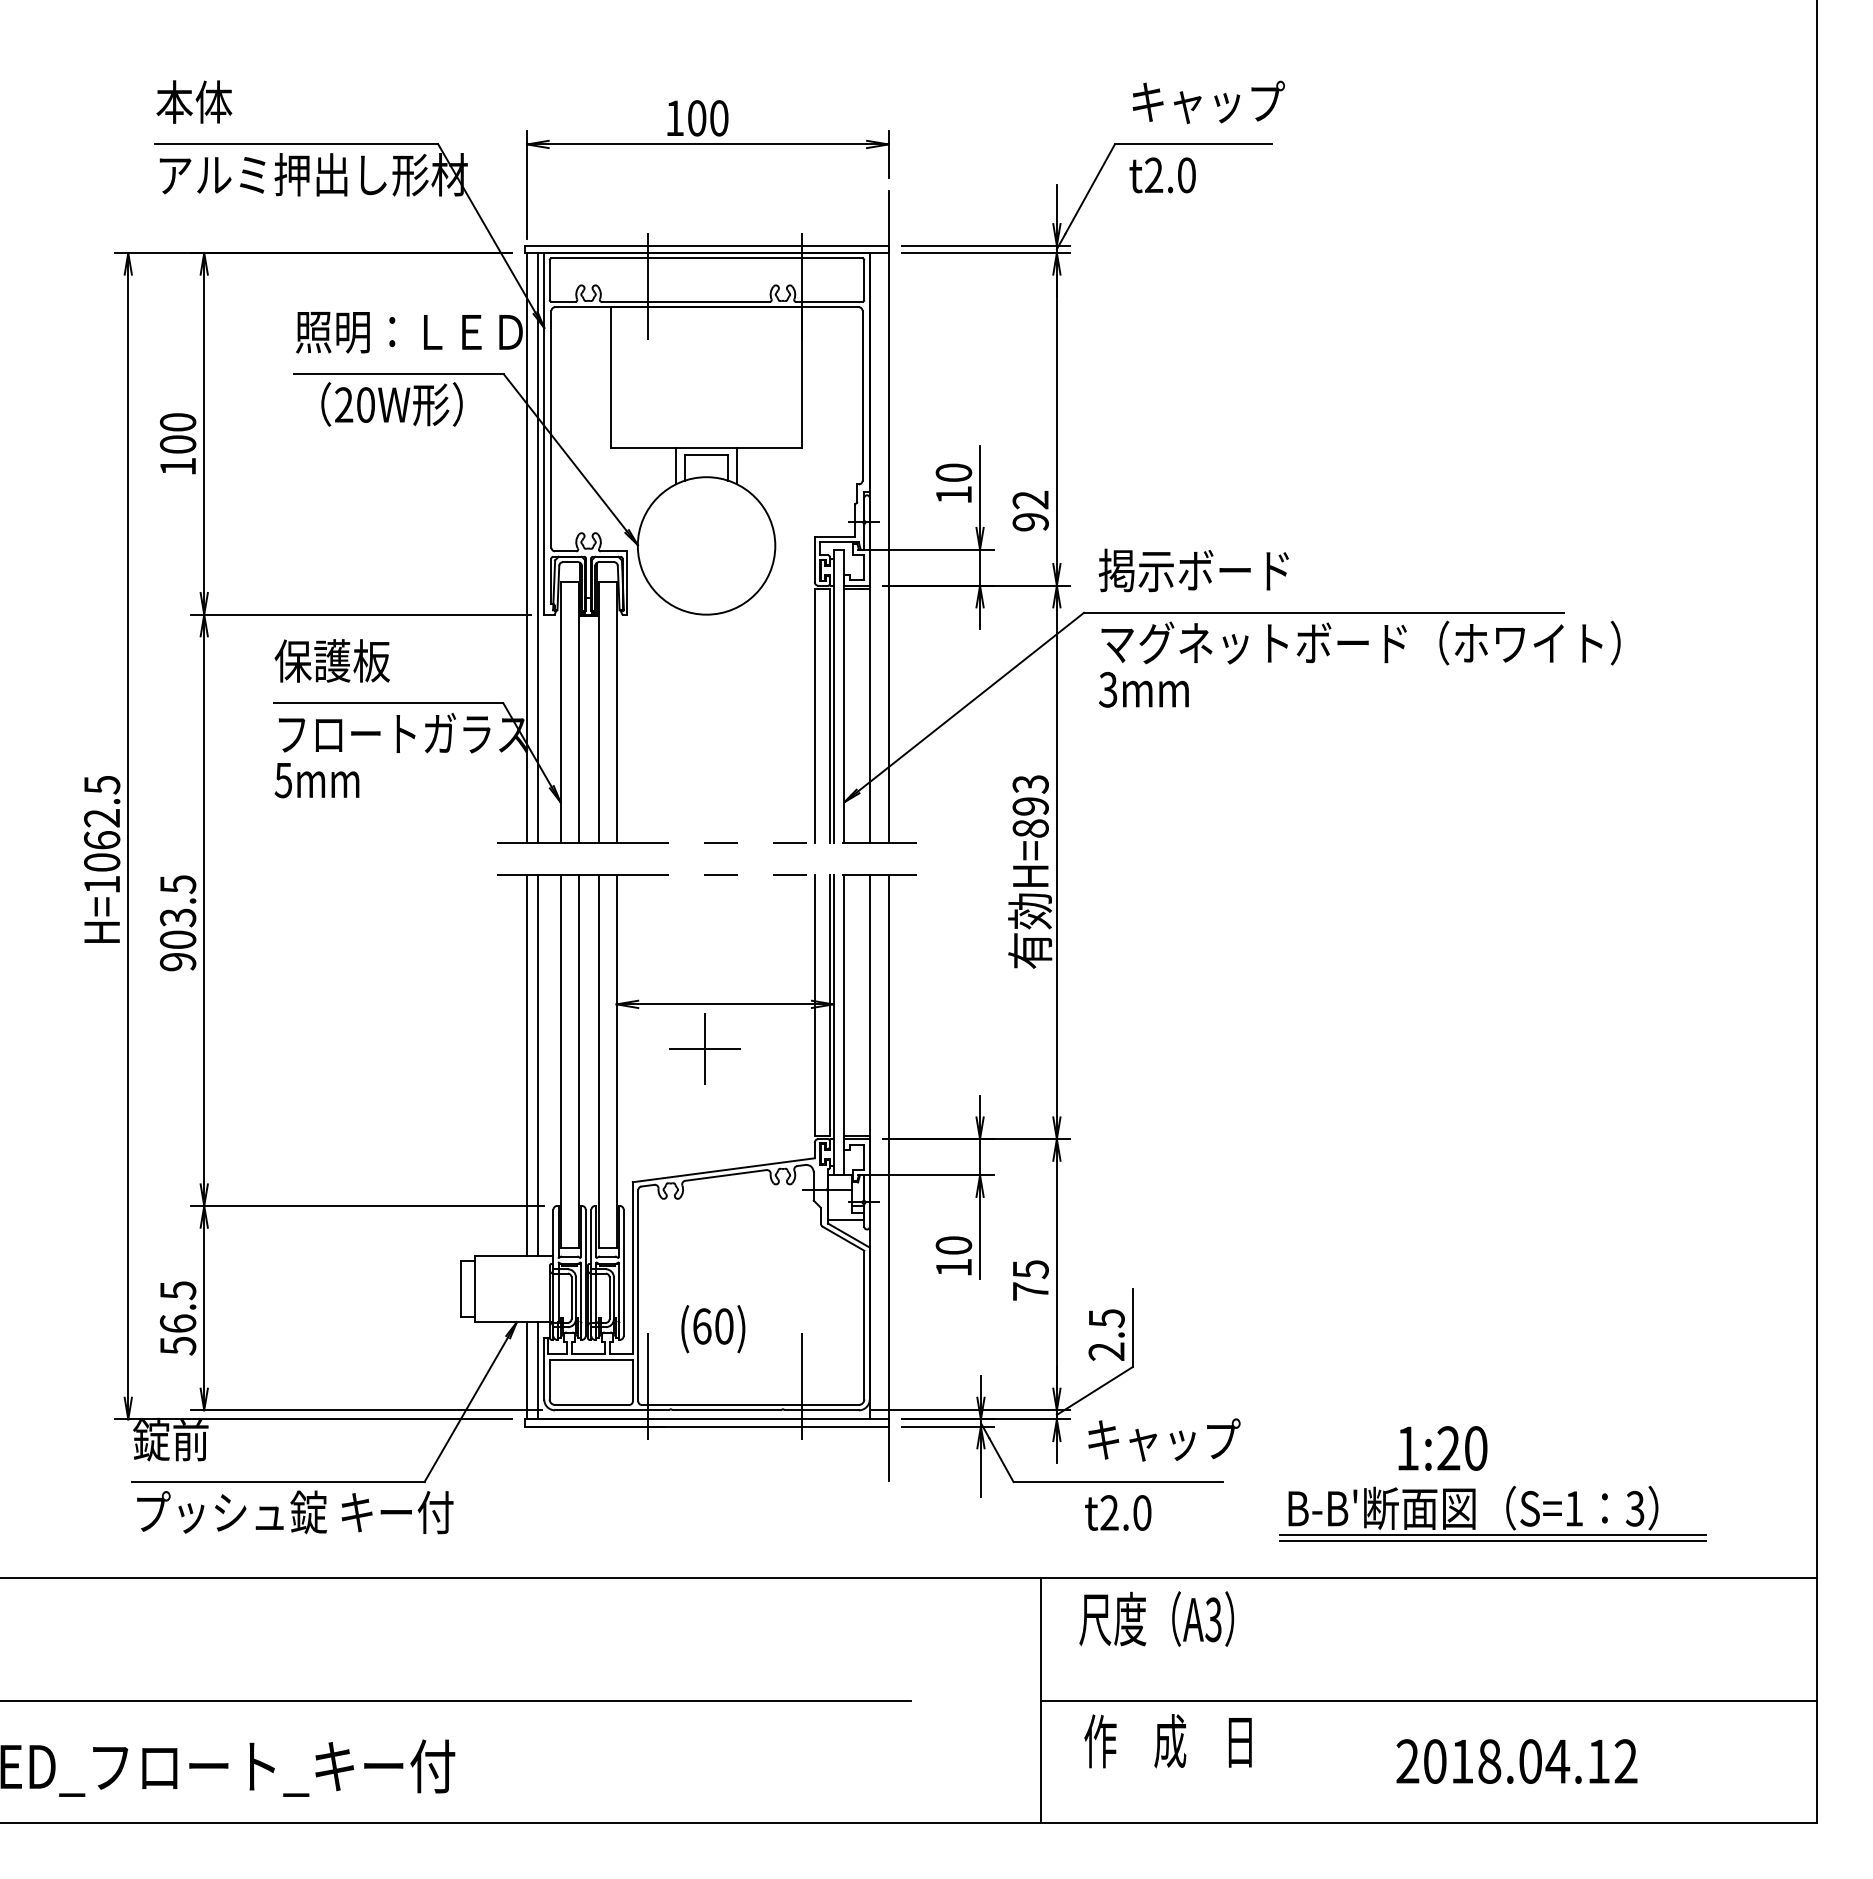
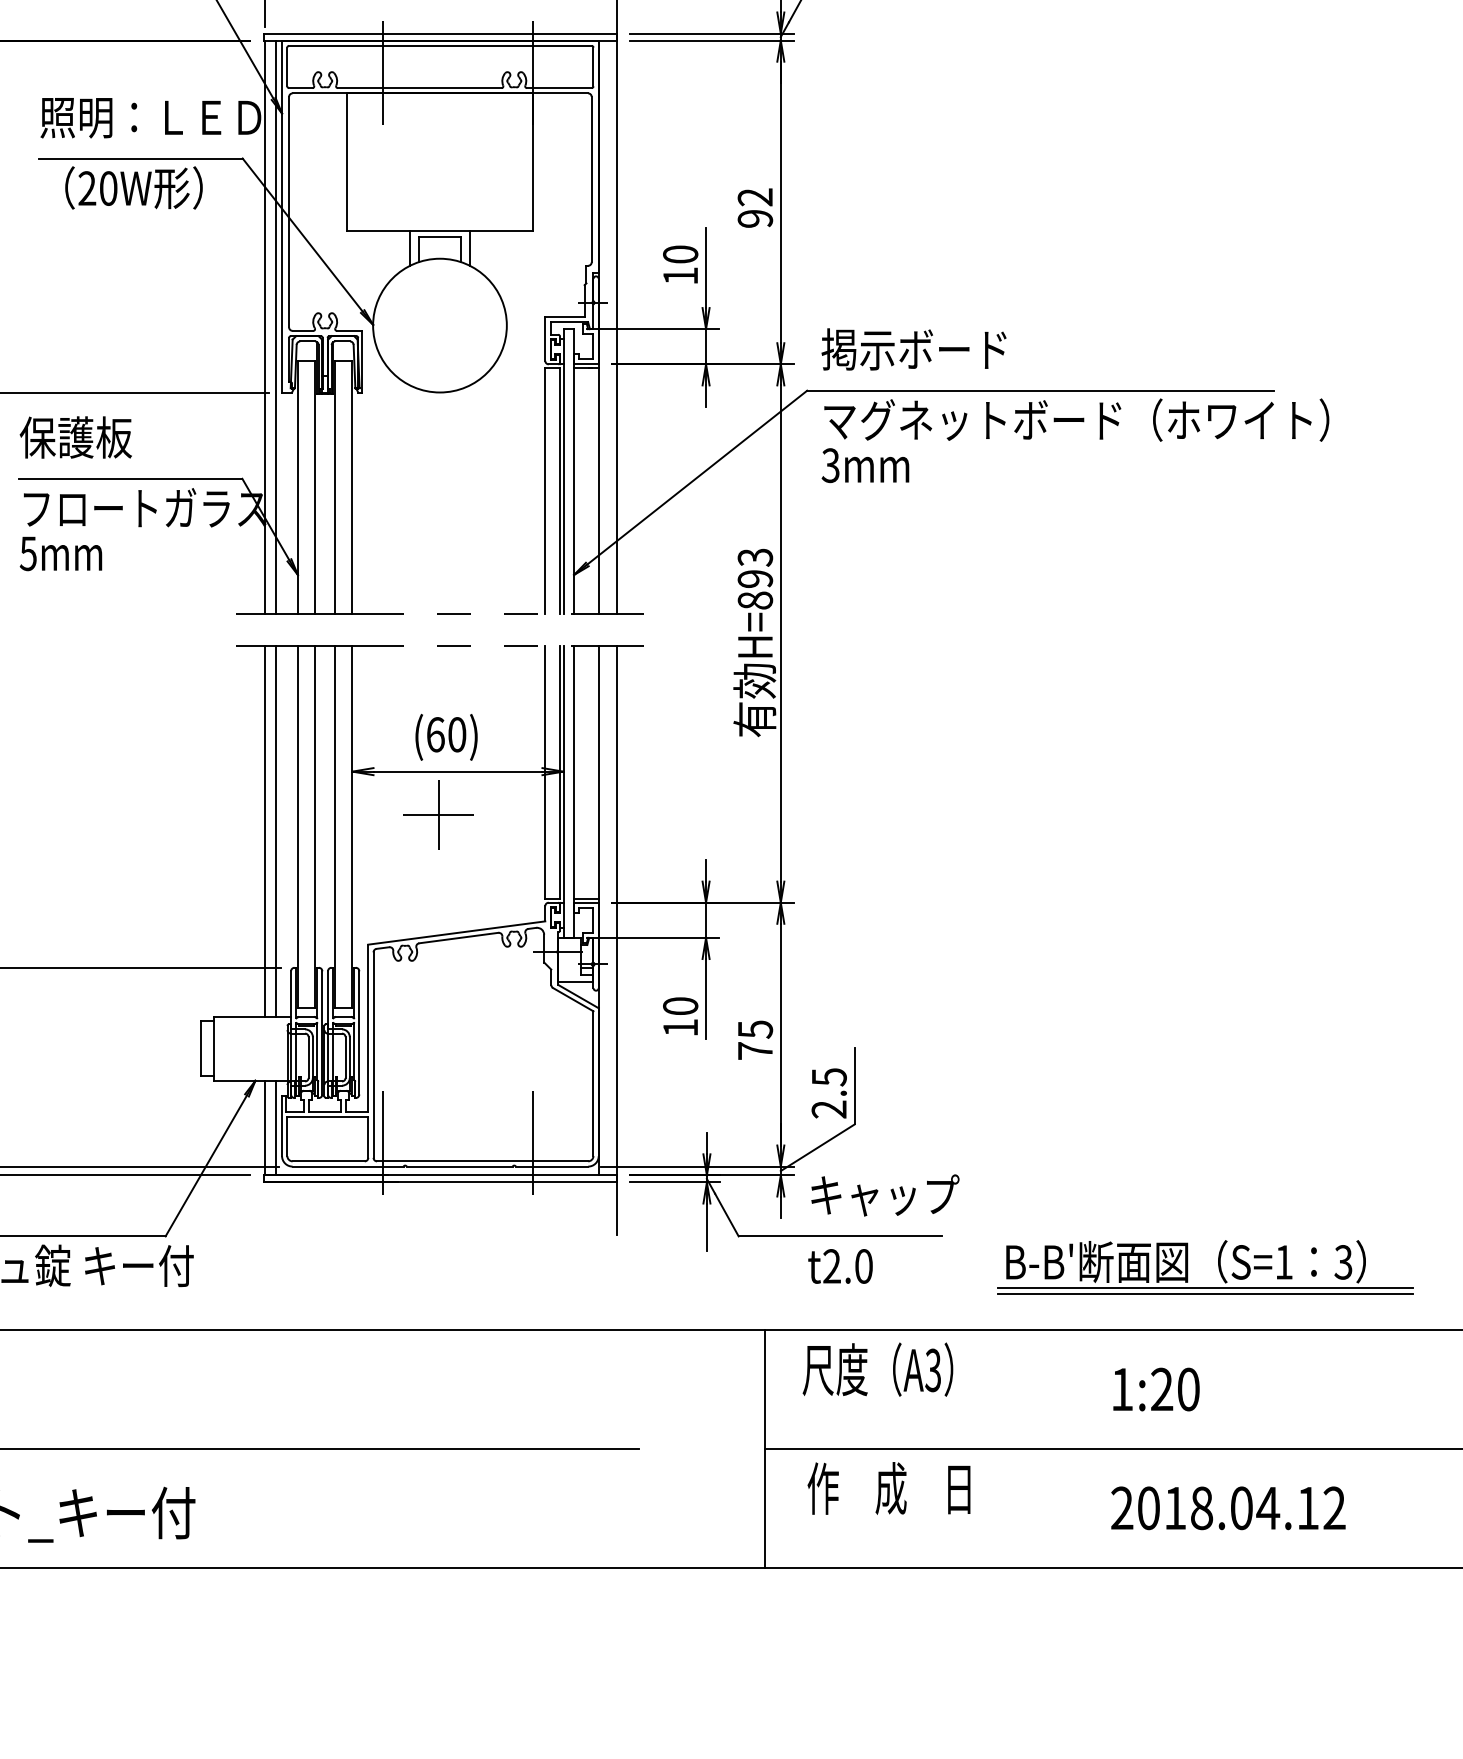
text: (1030, 511) -> (755, 208), moved
text: (713, 1329) -> (446, 737), moved
text: (1442, 1448) -> (1155, 1389), moved

